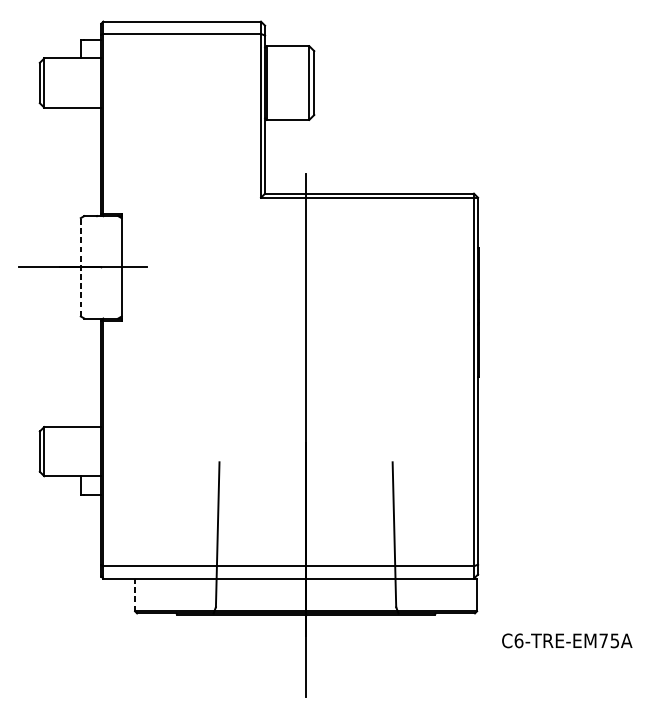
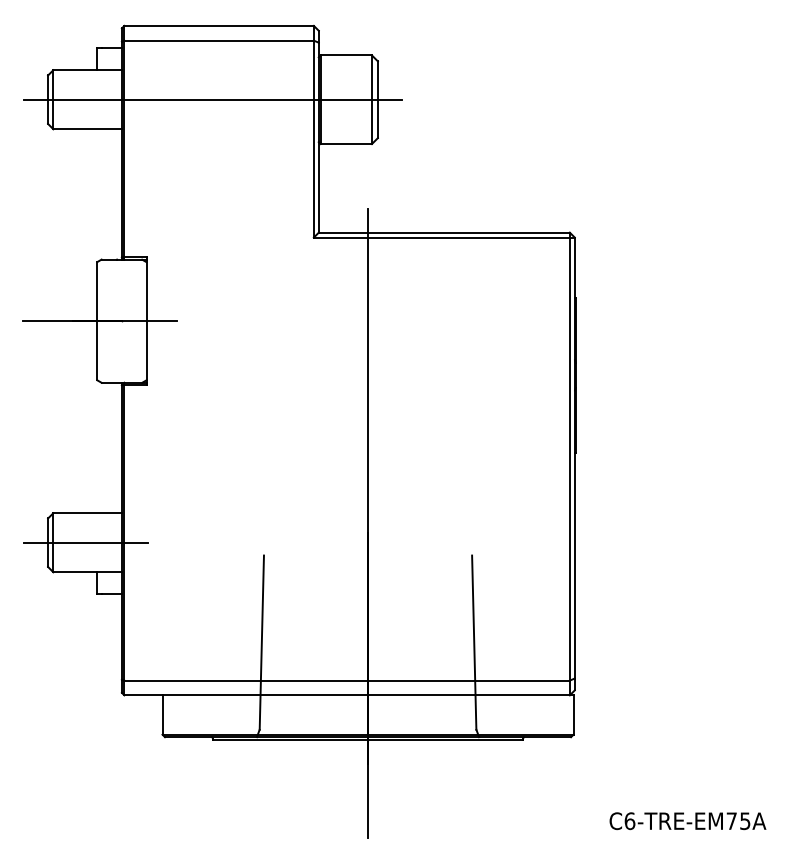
line: (176, 82) -> (212, 99), added
line: (80, 266) -> (97, 320), dashed -> solid
line: (70, 451) -> (85, 542), added
line: (135, 595) -> (162, 715), dashed -> solid
text: (566, 641) -> (687, 821), moved

